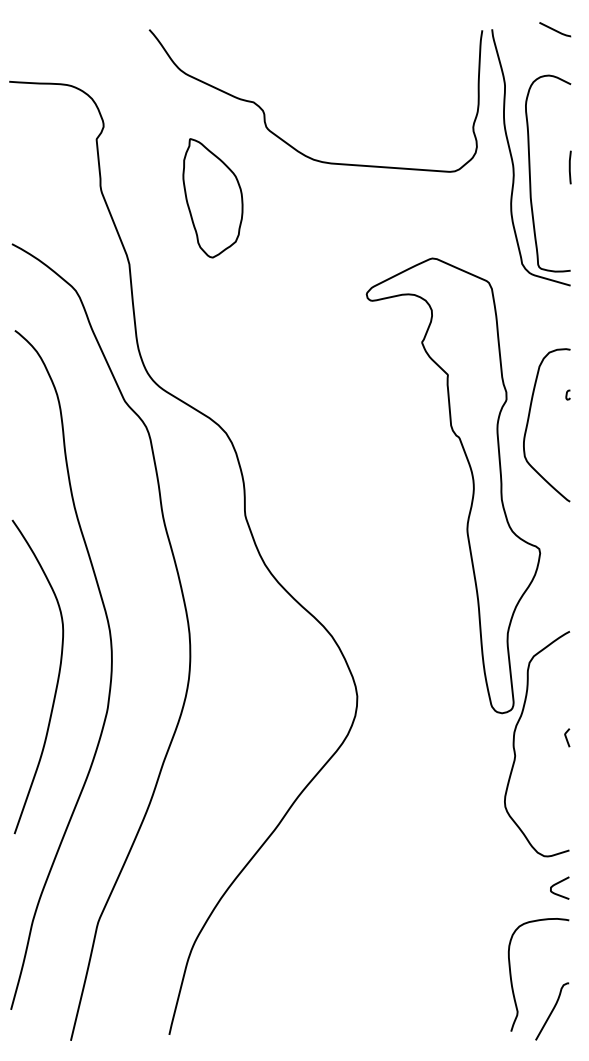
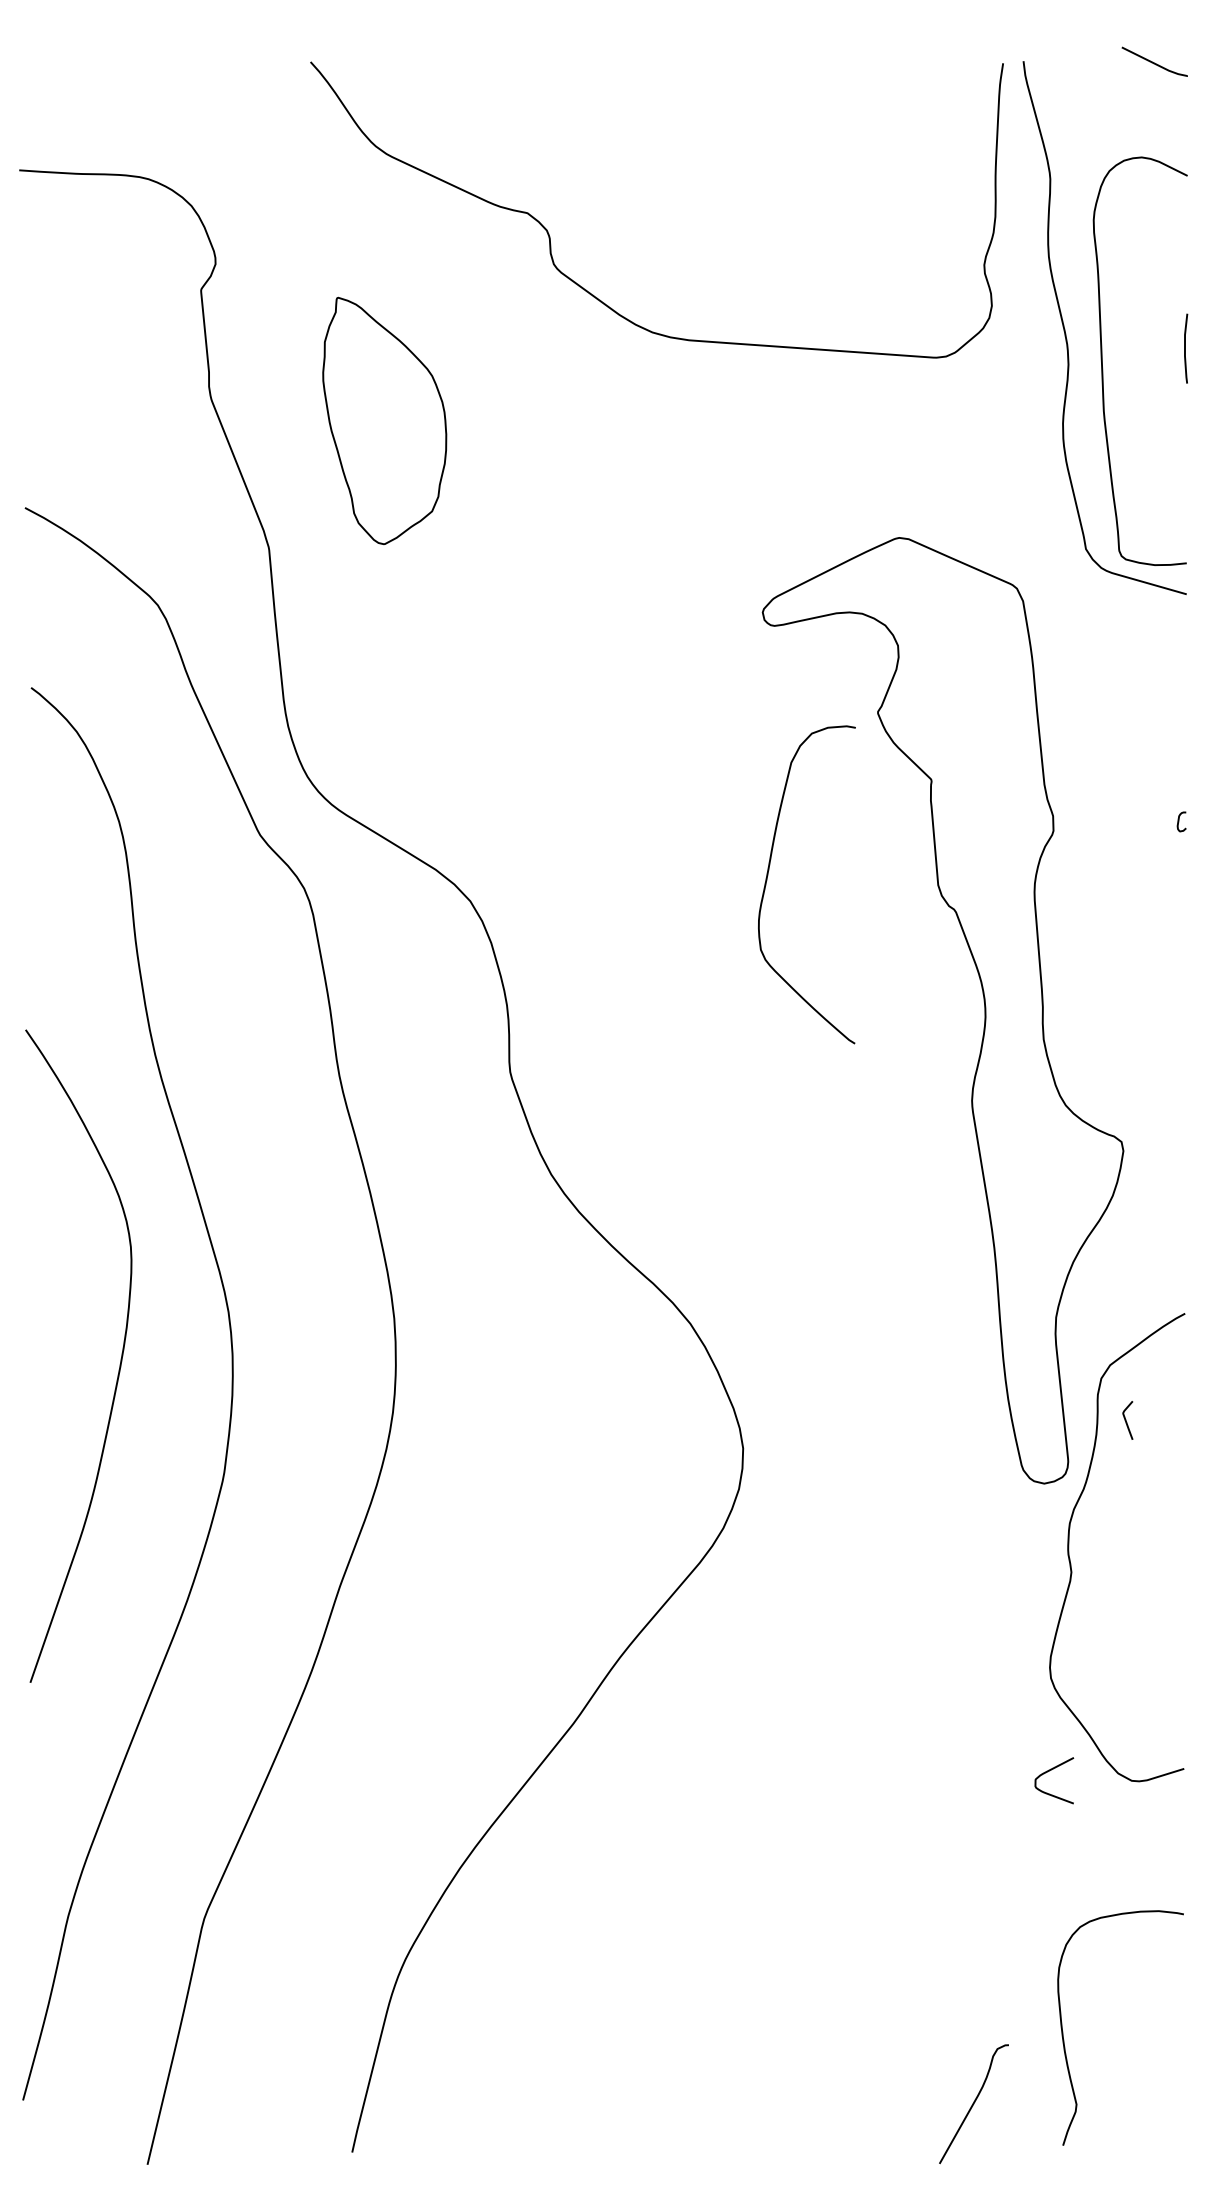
part: (212, 198) -> (383, 421), moved
curve: (529, 419) -> (770, 872), moved
curve: (56, 682) -> (117, 1367), moved
curve: (567, 737) -> (1128, 1419), moved
curve: (557, 884) -> (1049, 1773), moved
curve: (552, 1011) -> (974, 2103), moved

